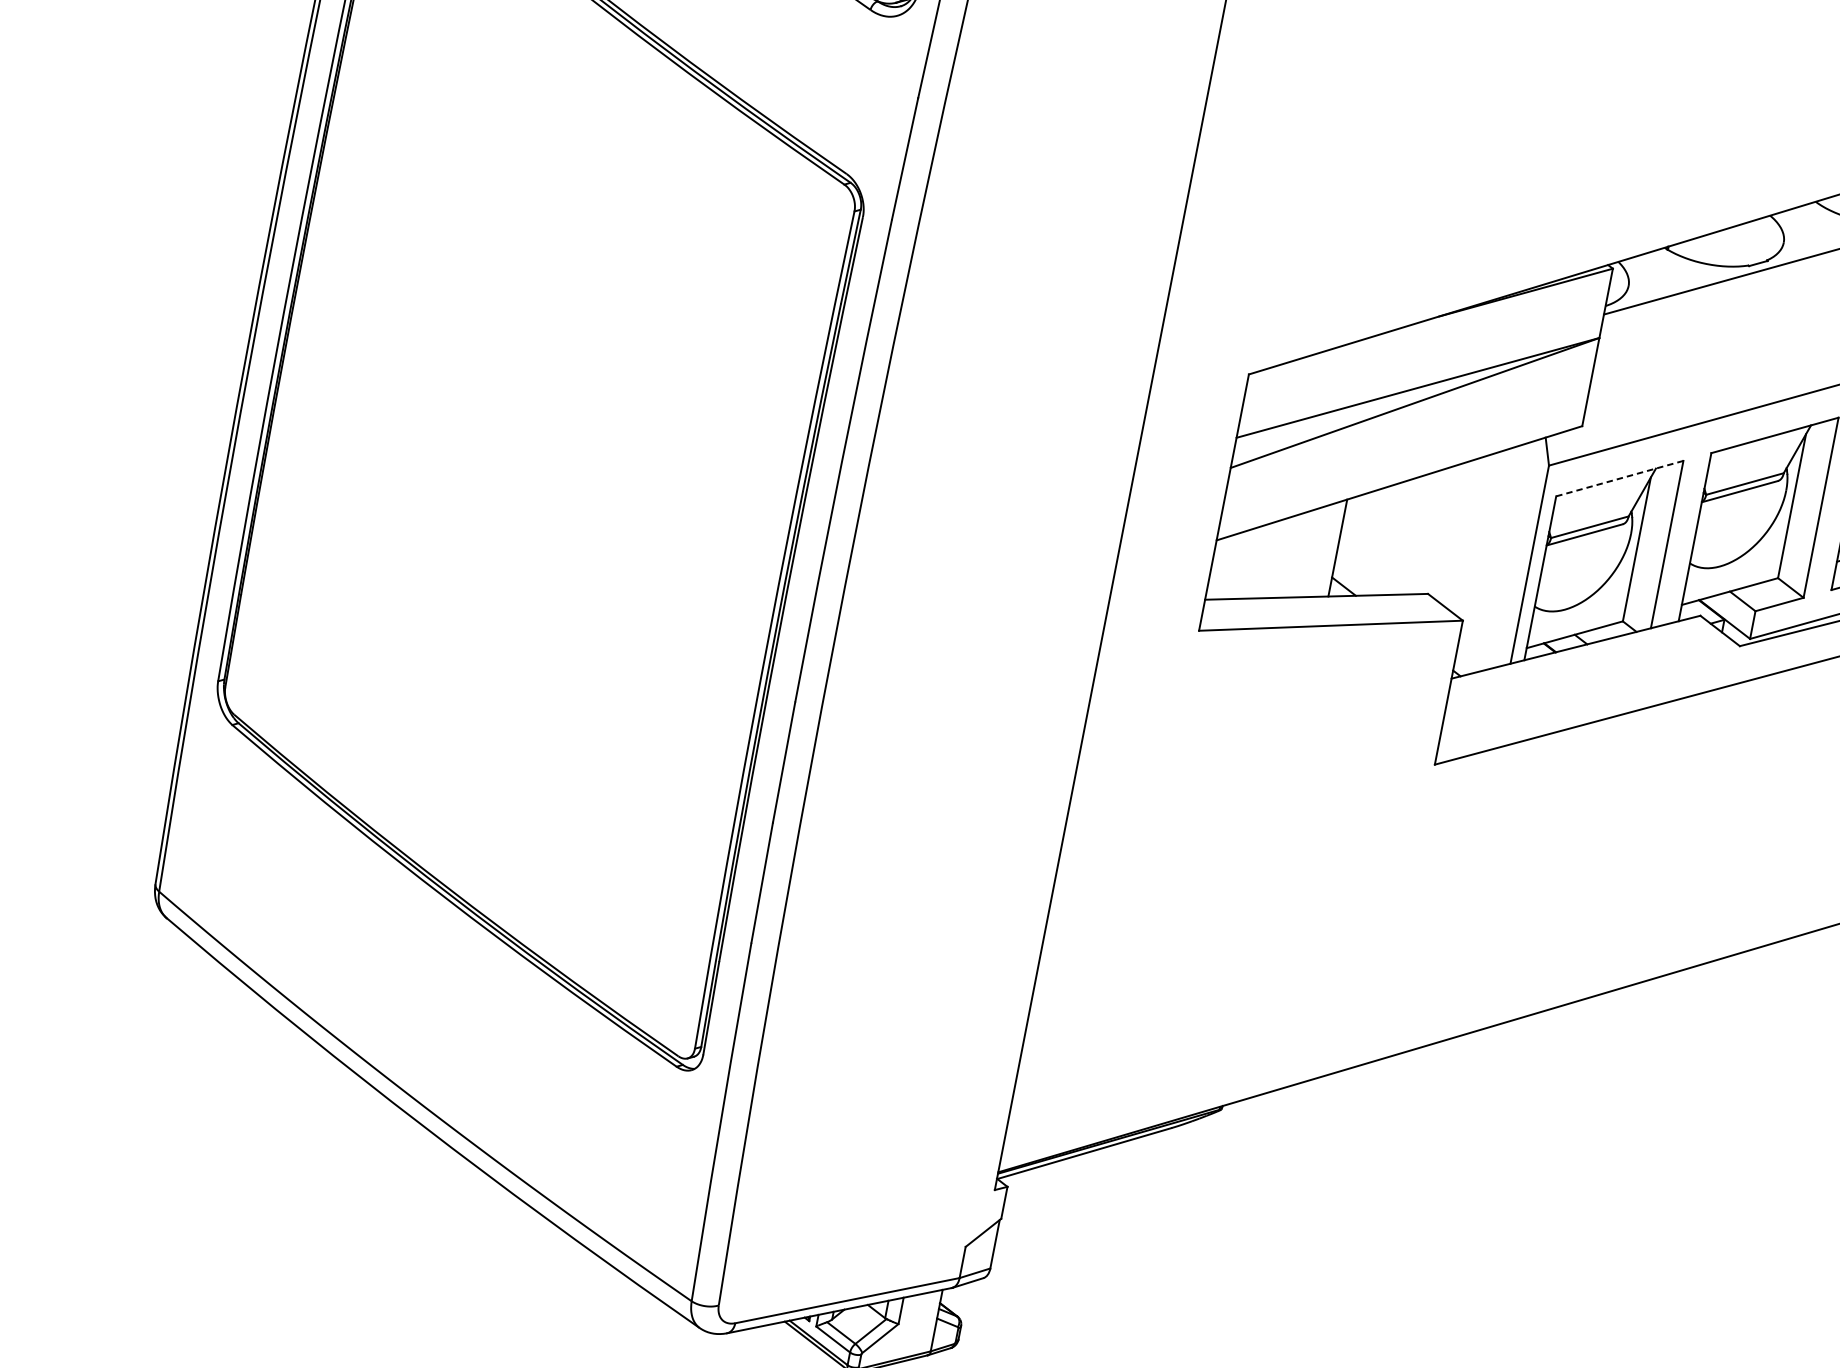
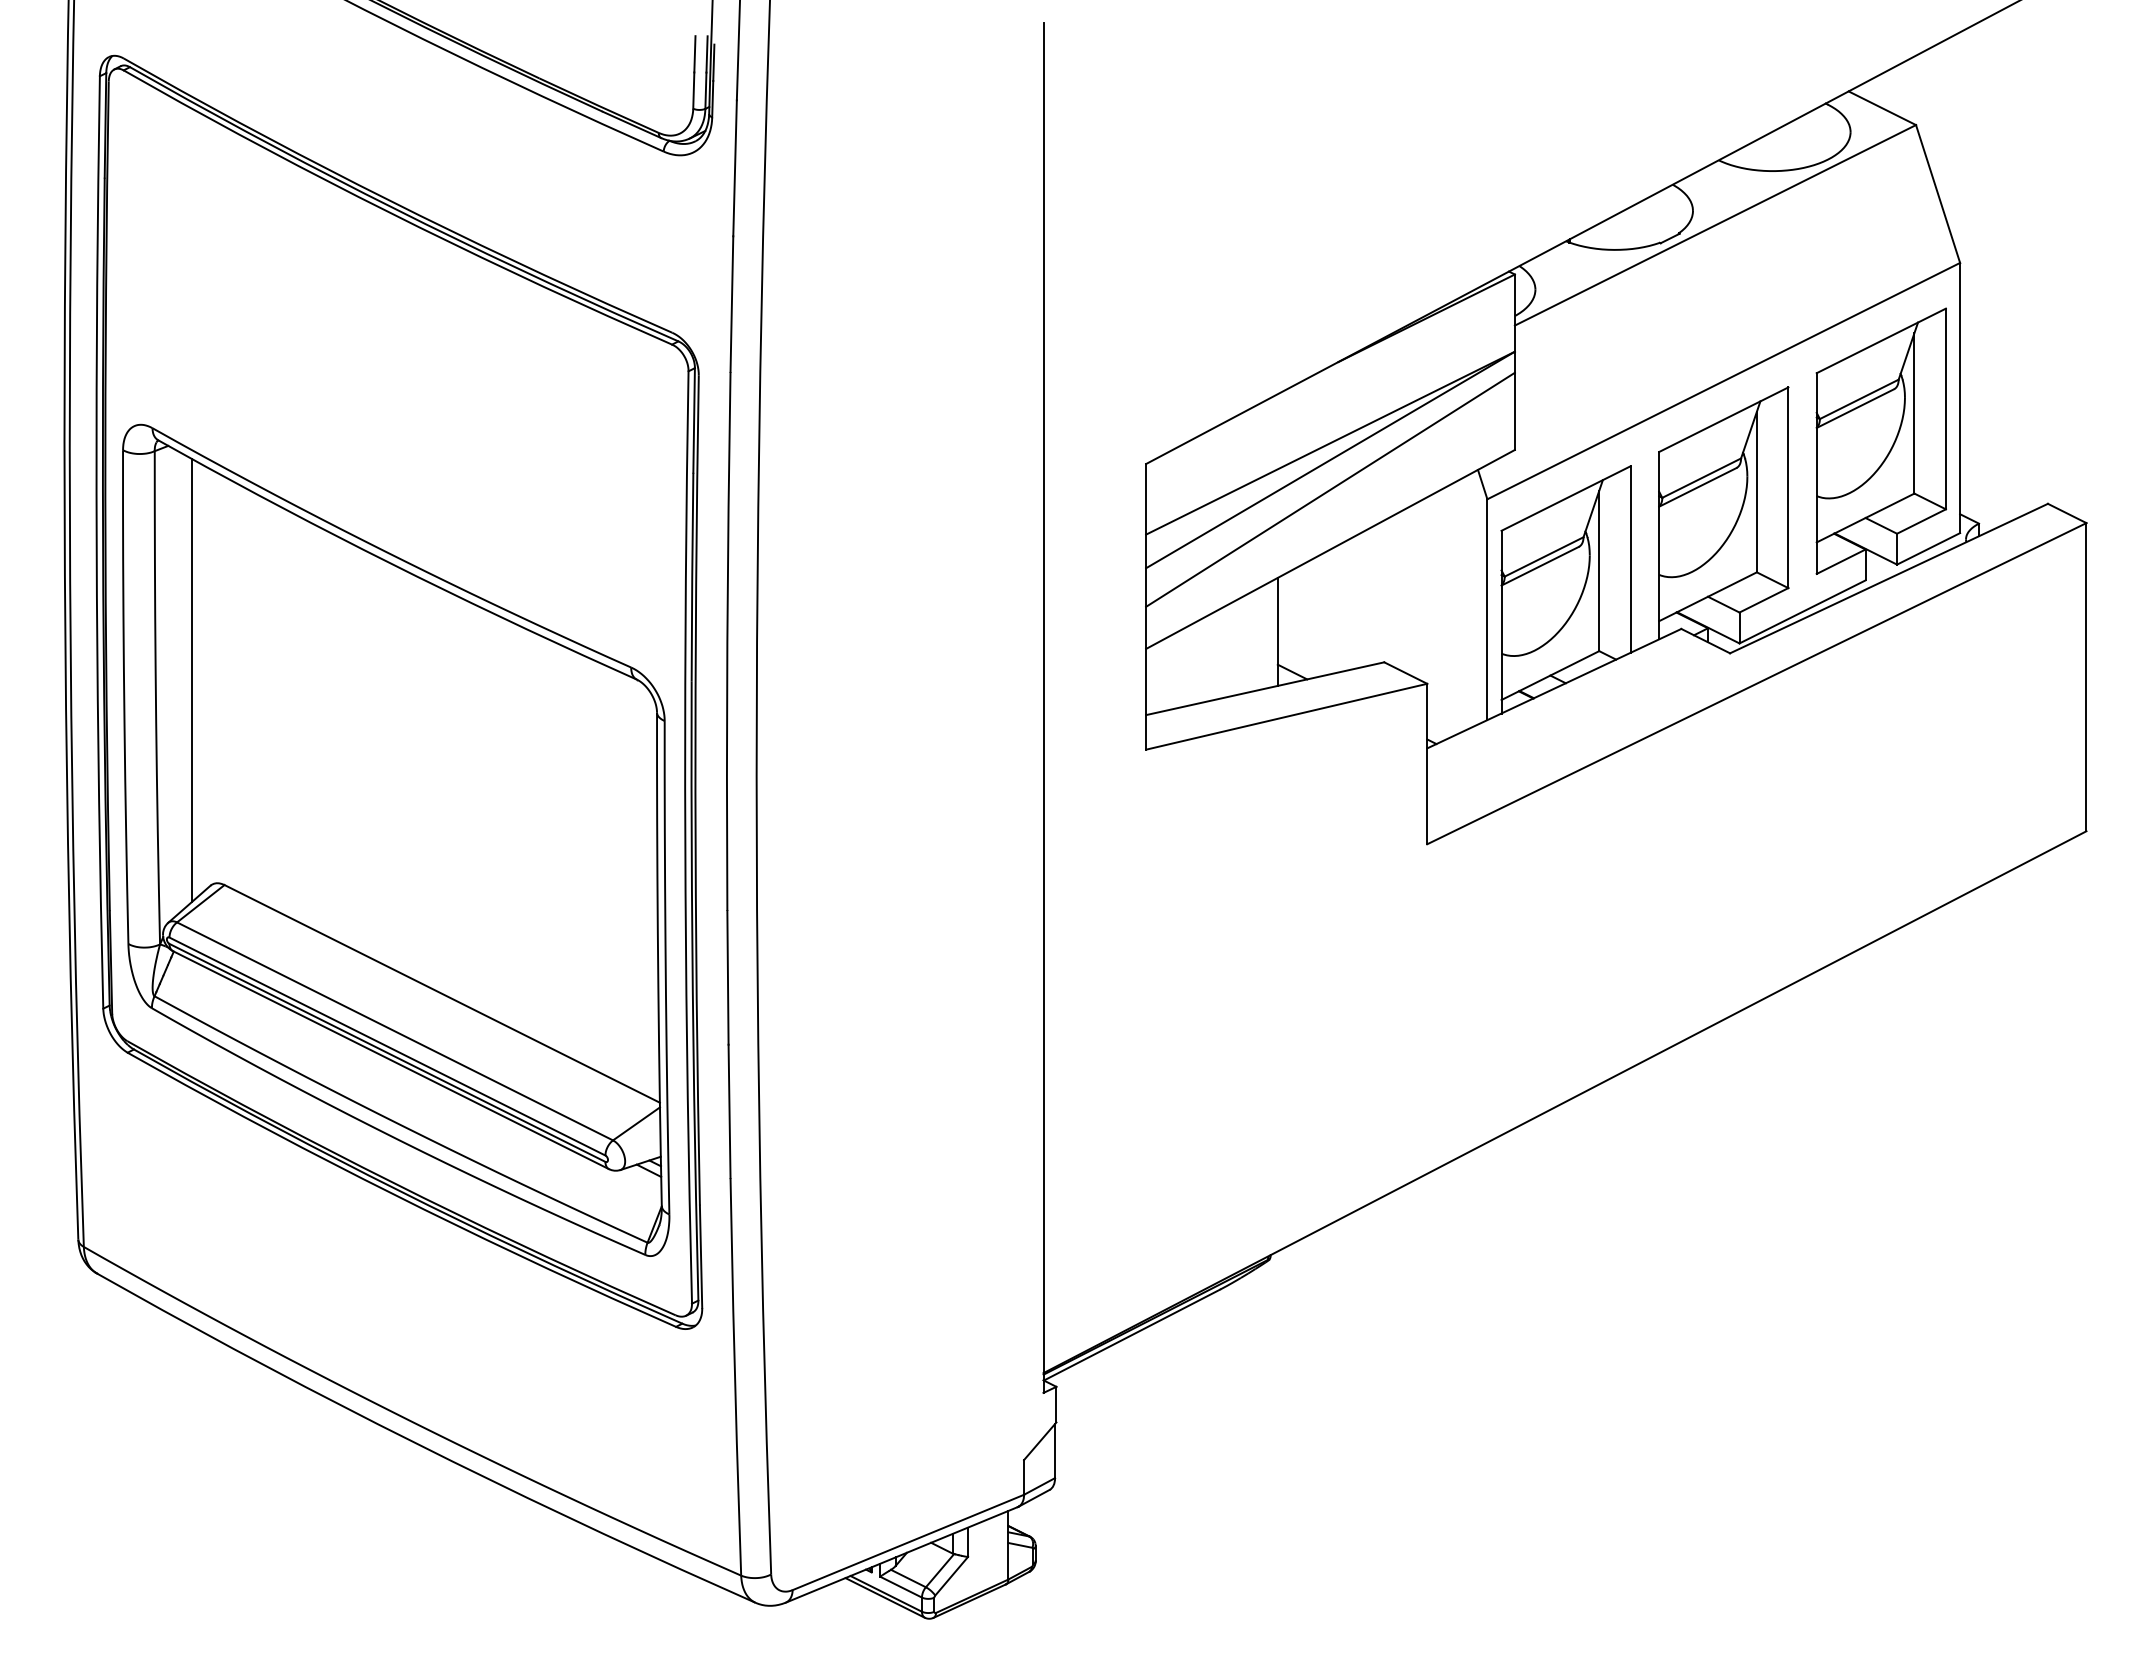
line: (1409, 429) -> (1330, 489), added
line: (1620, 478) -> (1566, 498), dashed -> solid
part: (510, 580) -> (396, 839), added

